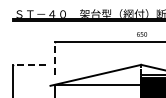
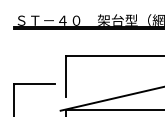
line: (54, 57) -> (65, 75), dashed -> solid
line: (29, 64) -> (34, 83), dashed -> solid

